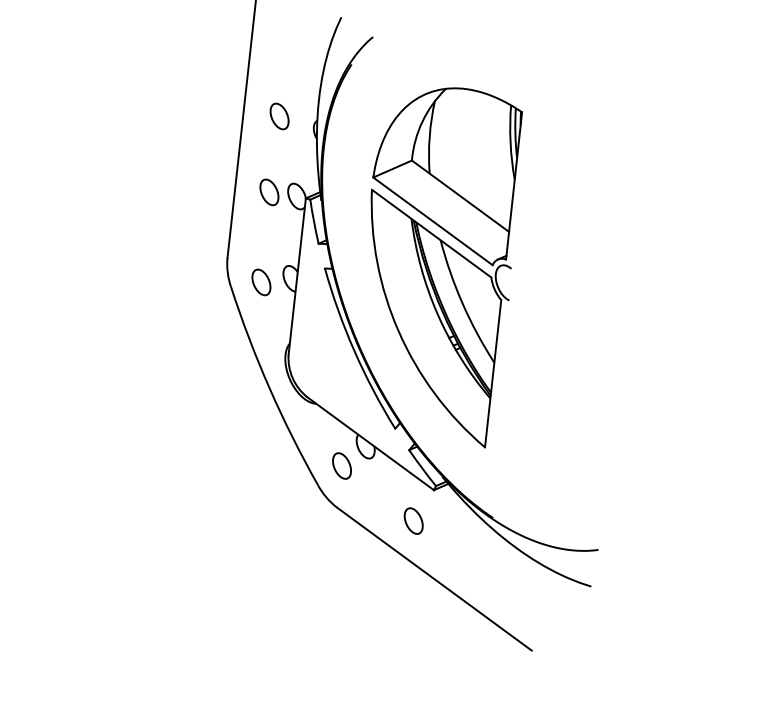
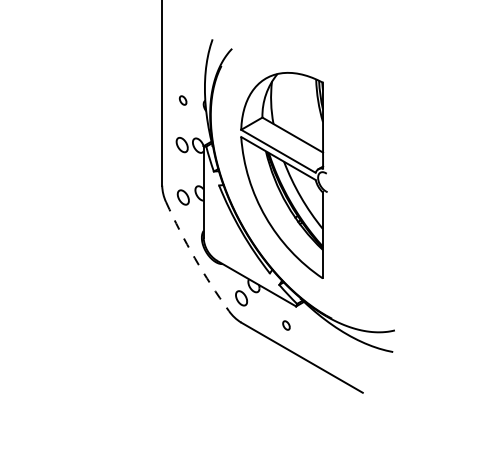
part: (278, 116) -> (182, 100), size x0.6
arc: (269, 388) -> (194, 258), solid -> dashed
part: (413, 520) -> (286, 325), size x0.6

